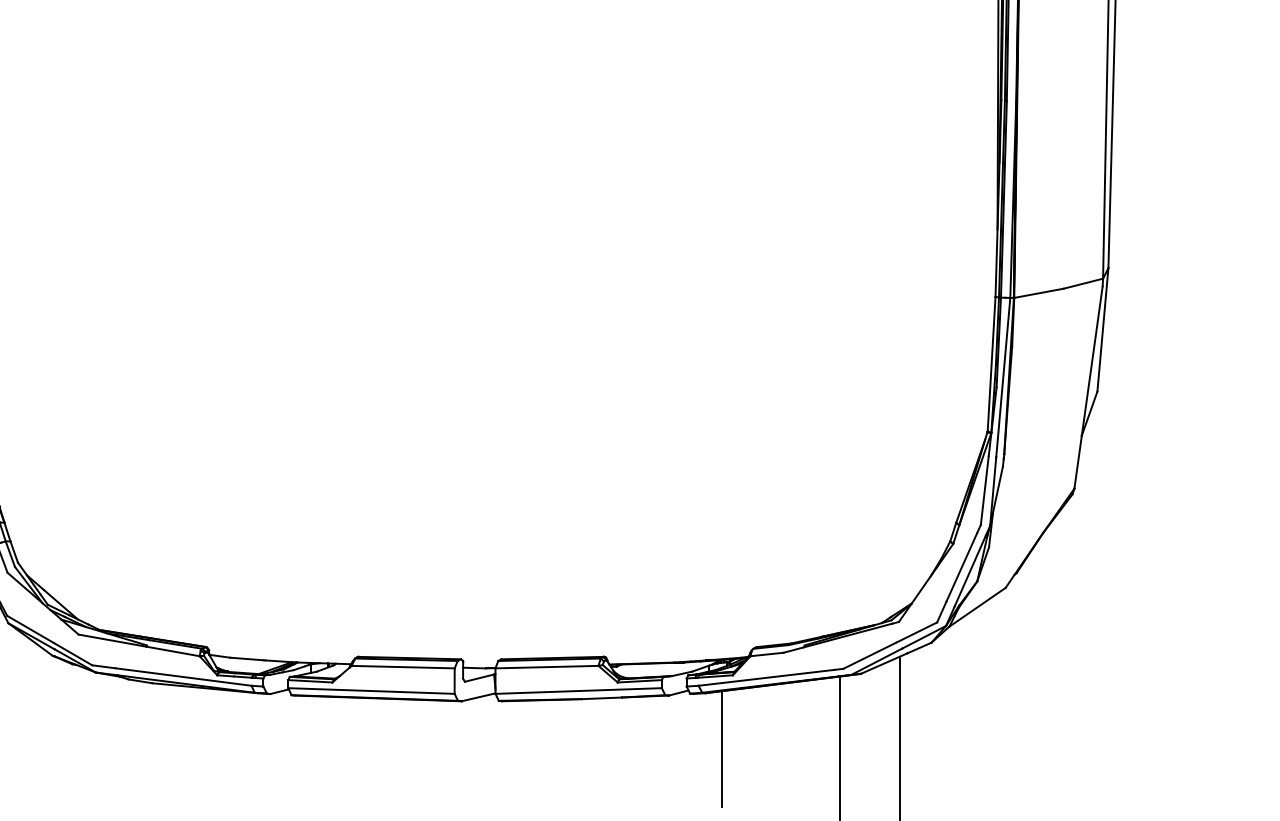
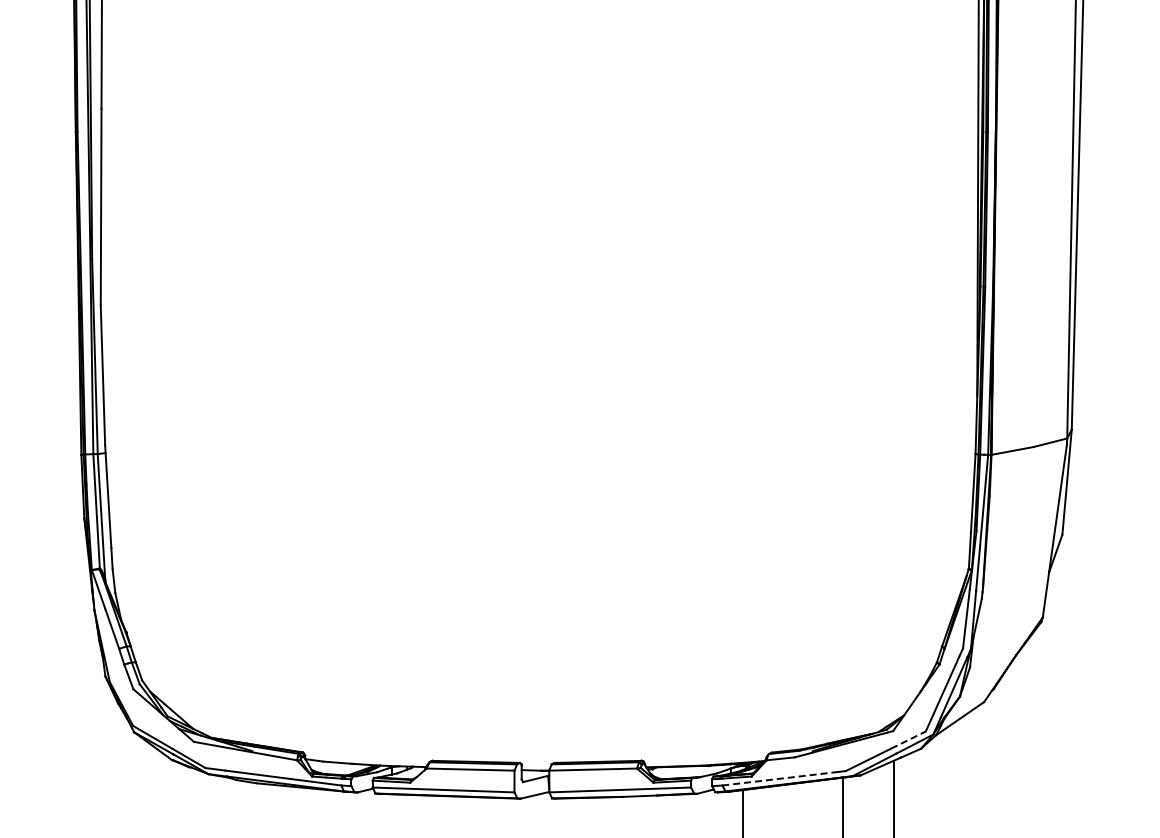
line: (916, 631) -> (908, 739), solid -> dashed
line: (765, 677) -> (779, 778), solid -> dashed

